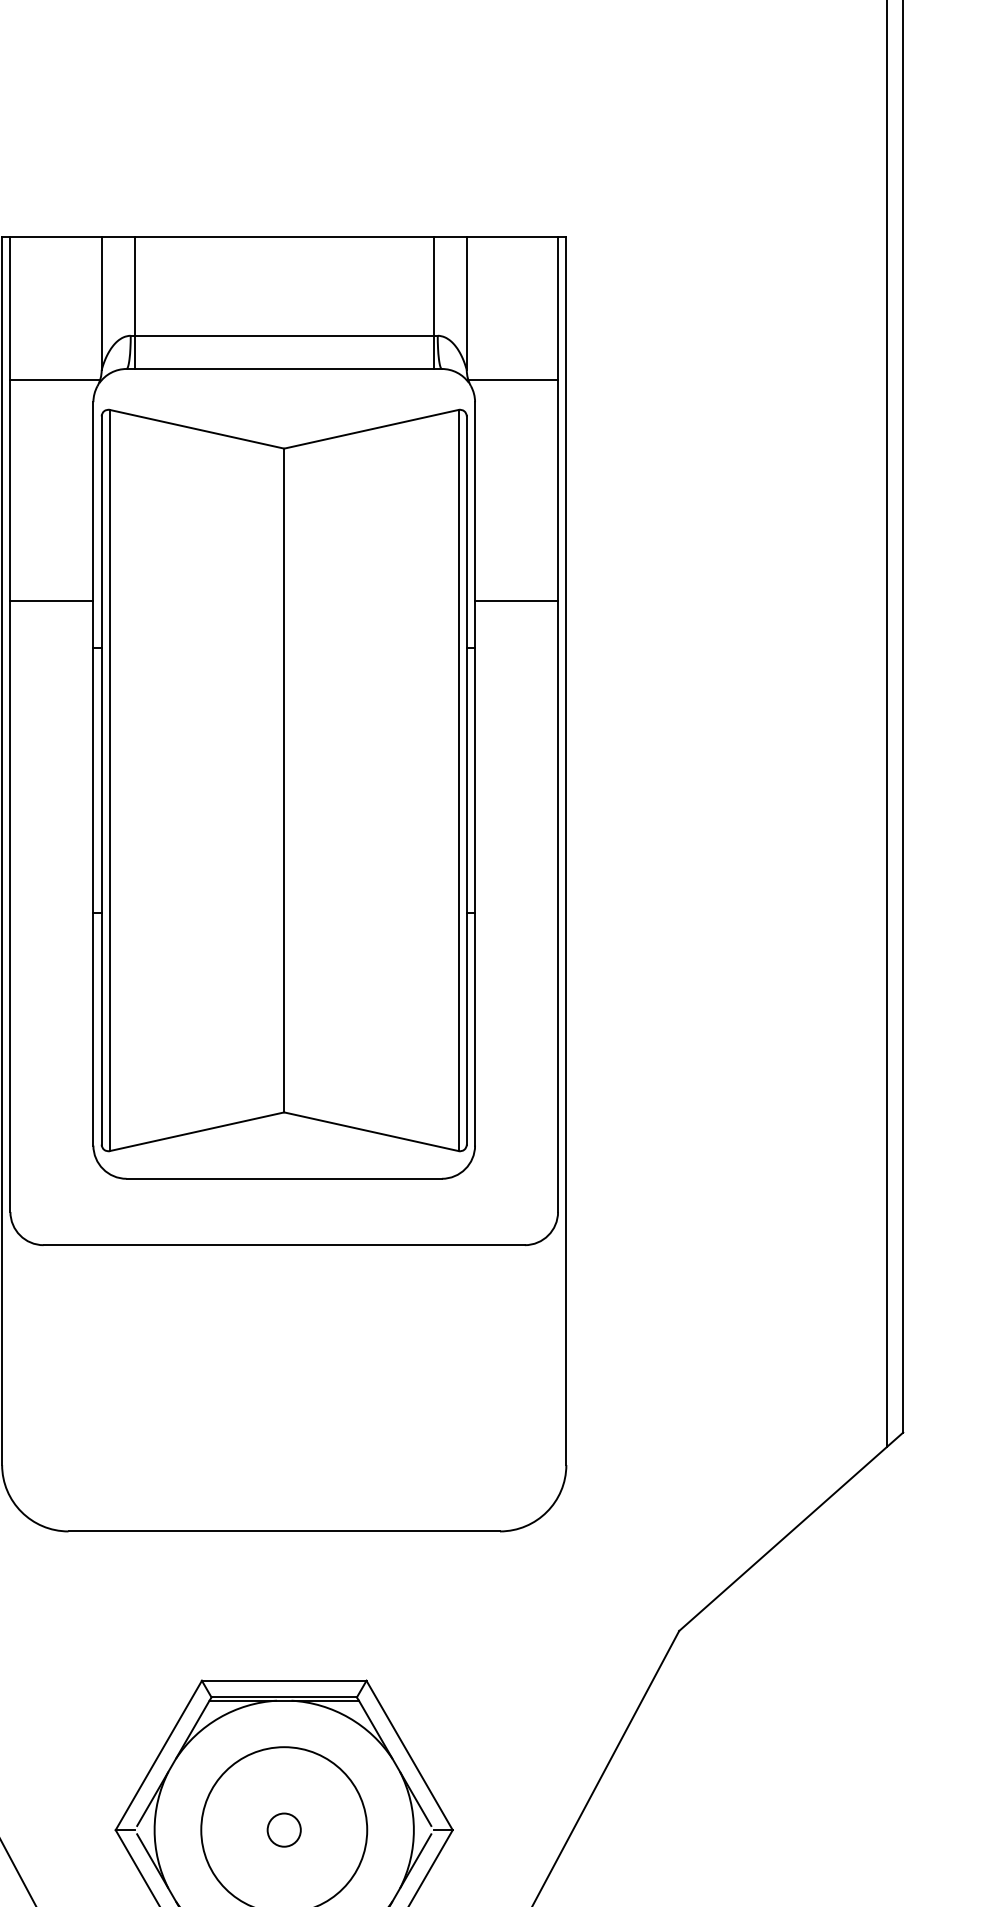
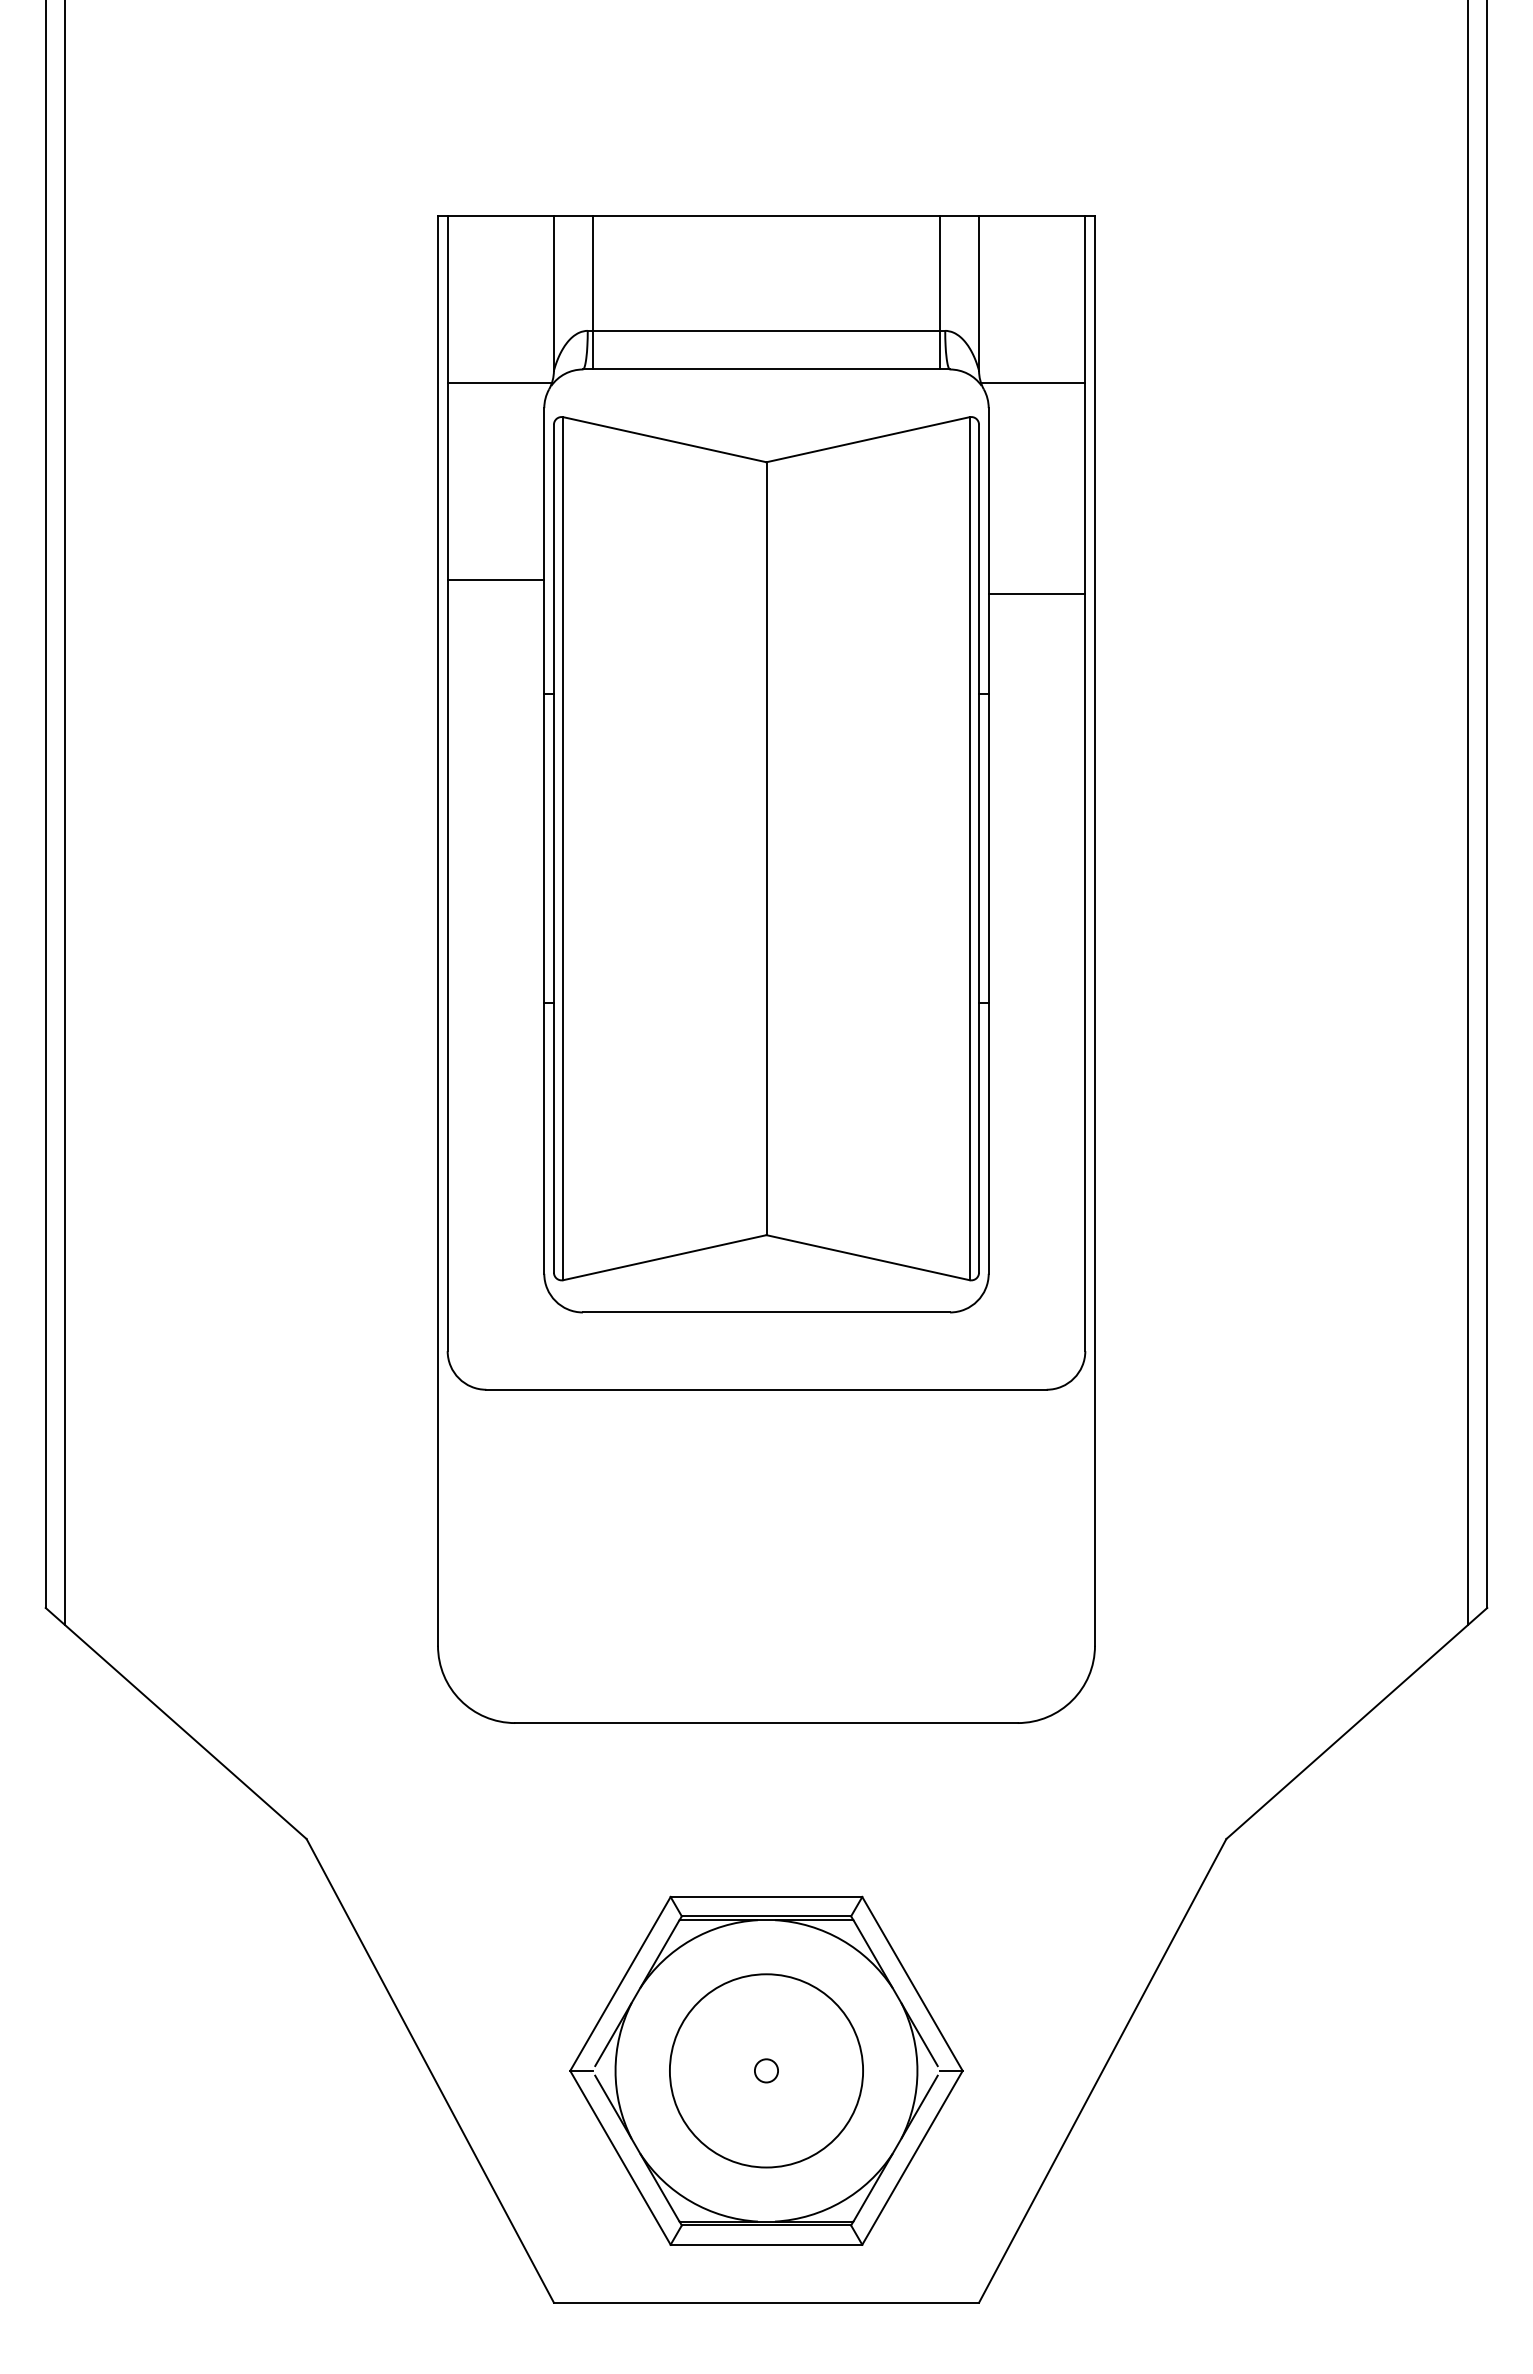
line: (51, 601) -> (495, 580), moved
line: (516, 601) -> (1036, 594), moved
circle: (284, 1829) -> (766, 2070), size x0.6

